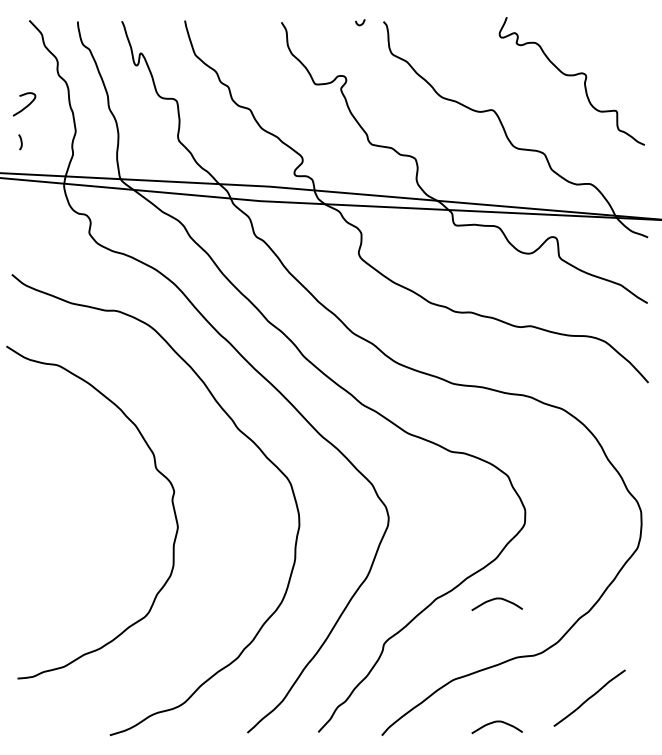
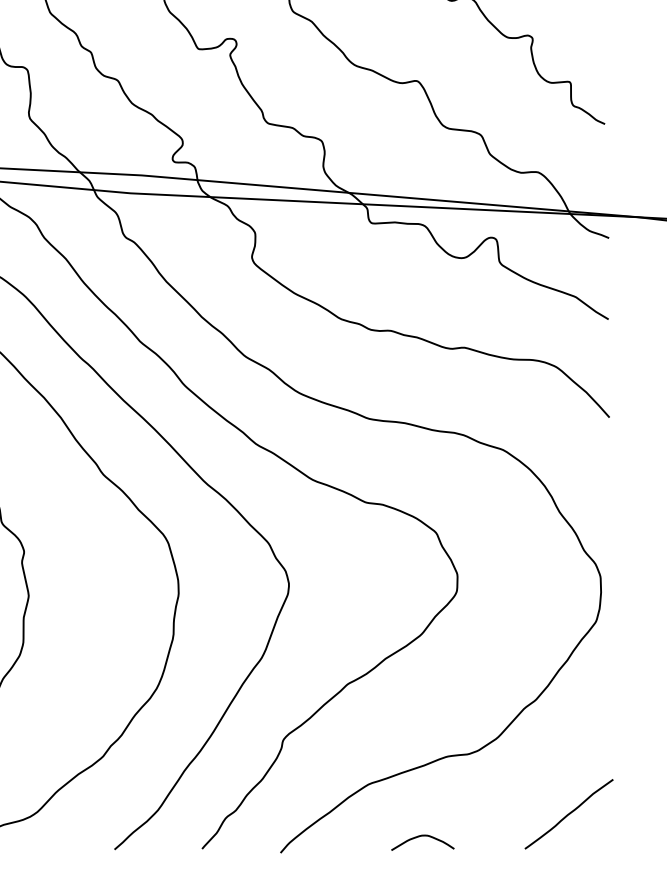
curve: (496, 599) -> (421, 684), removed
curve: (589, 697) -> (568, 813), moved

